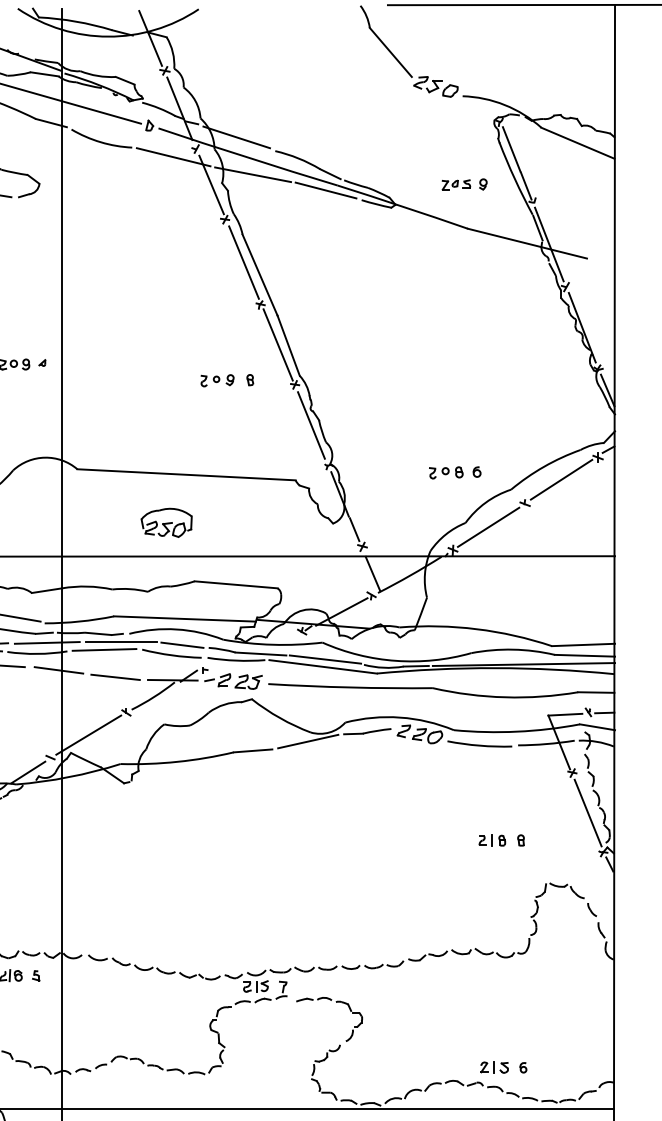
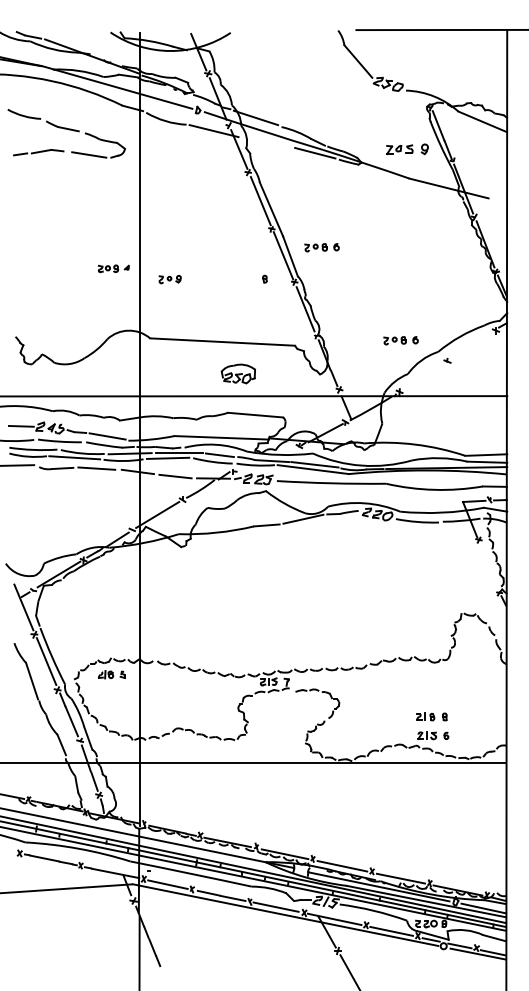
line: (252, 174) -> (266, 142), removed
part: (463, 183) -> (406, 148), size x1.4
part: (335, 332) -> (321, 247), added
part: (216, 380) -> (169, 279), moved
line: (561, 480) -> (471, 345), removed
part: (165, 522) -> (237, 373), moved
line: (487, 526) -> (422, 376), removed
line: (588, 812) -> (489, 566), removed
part: (501, 839) -> (431, 716), moved

